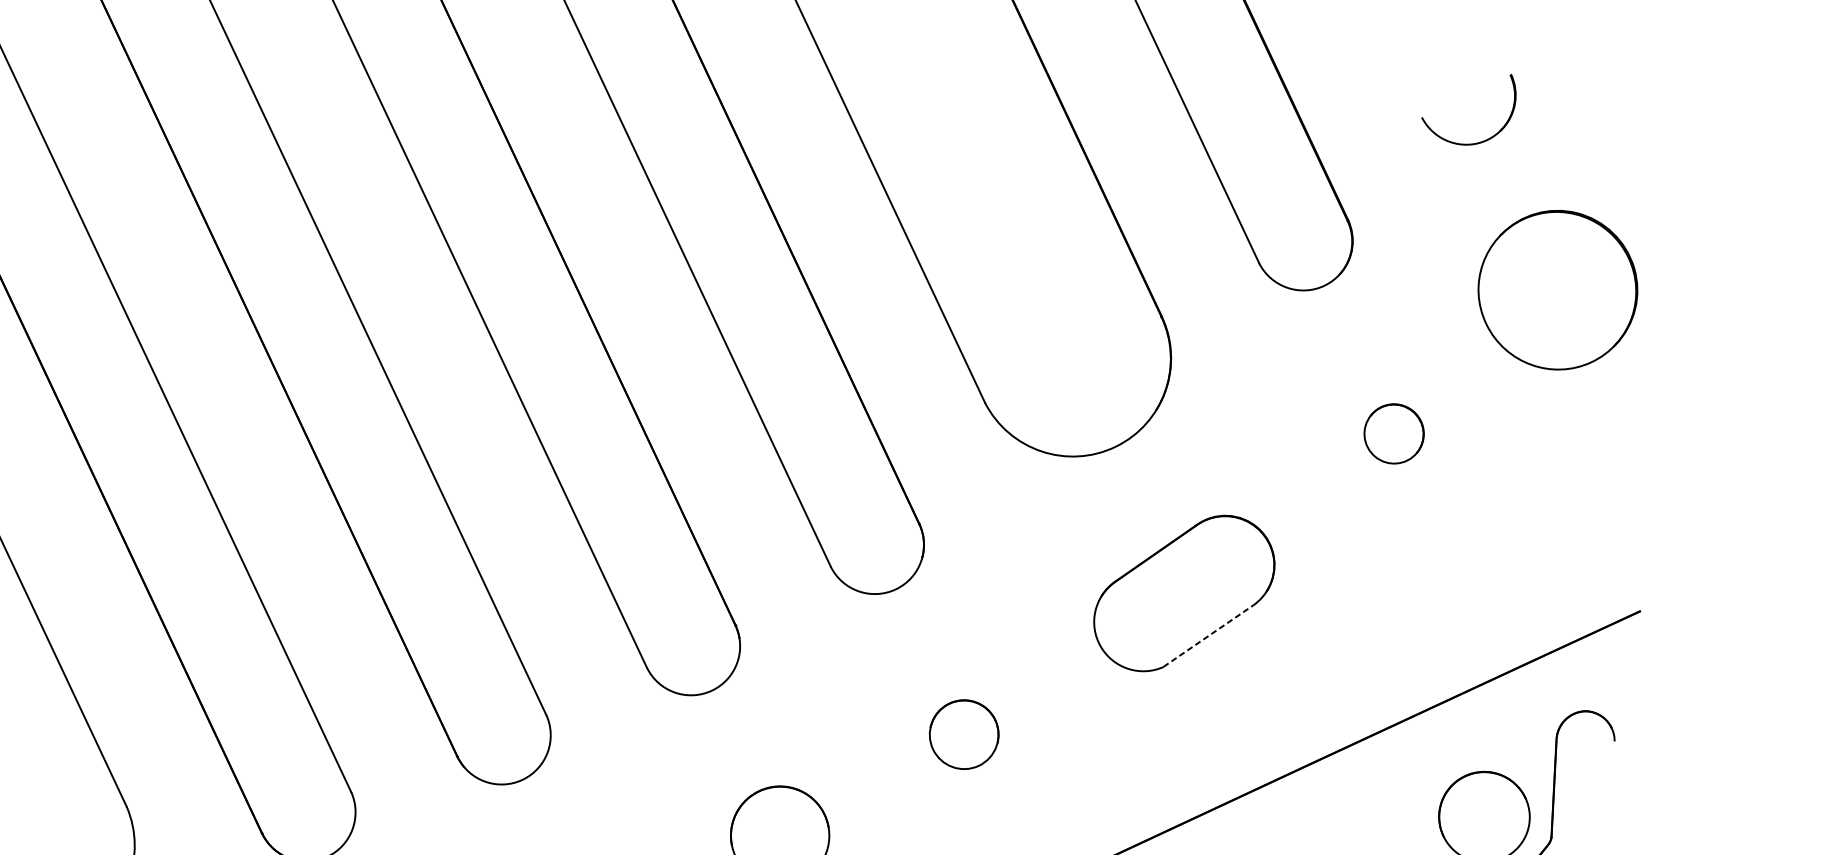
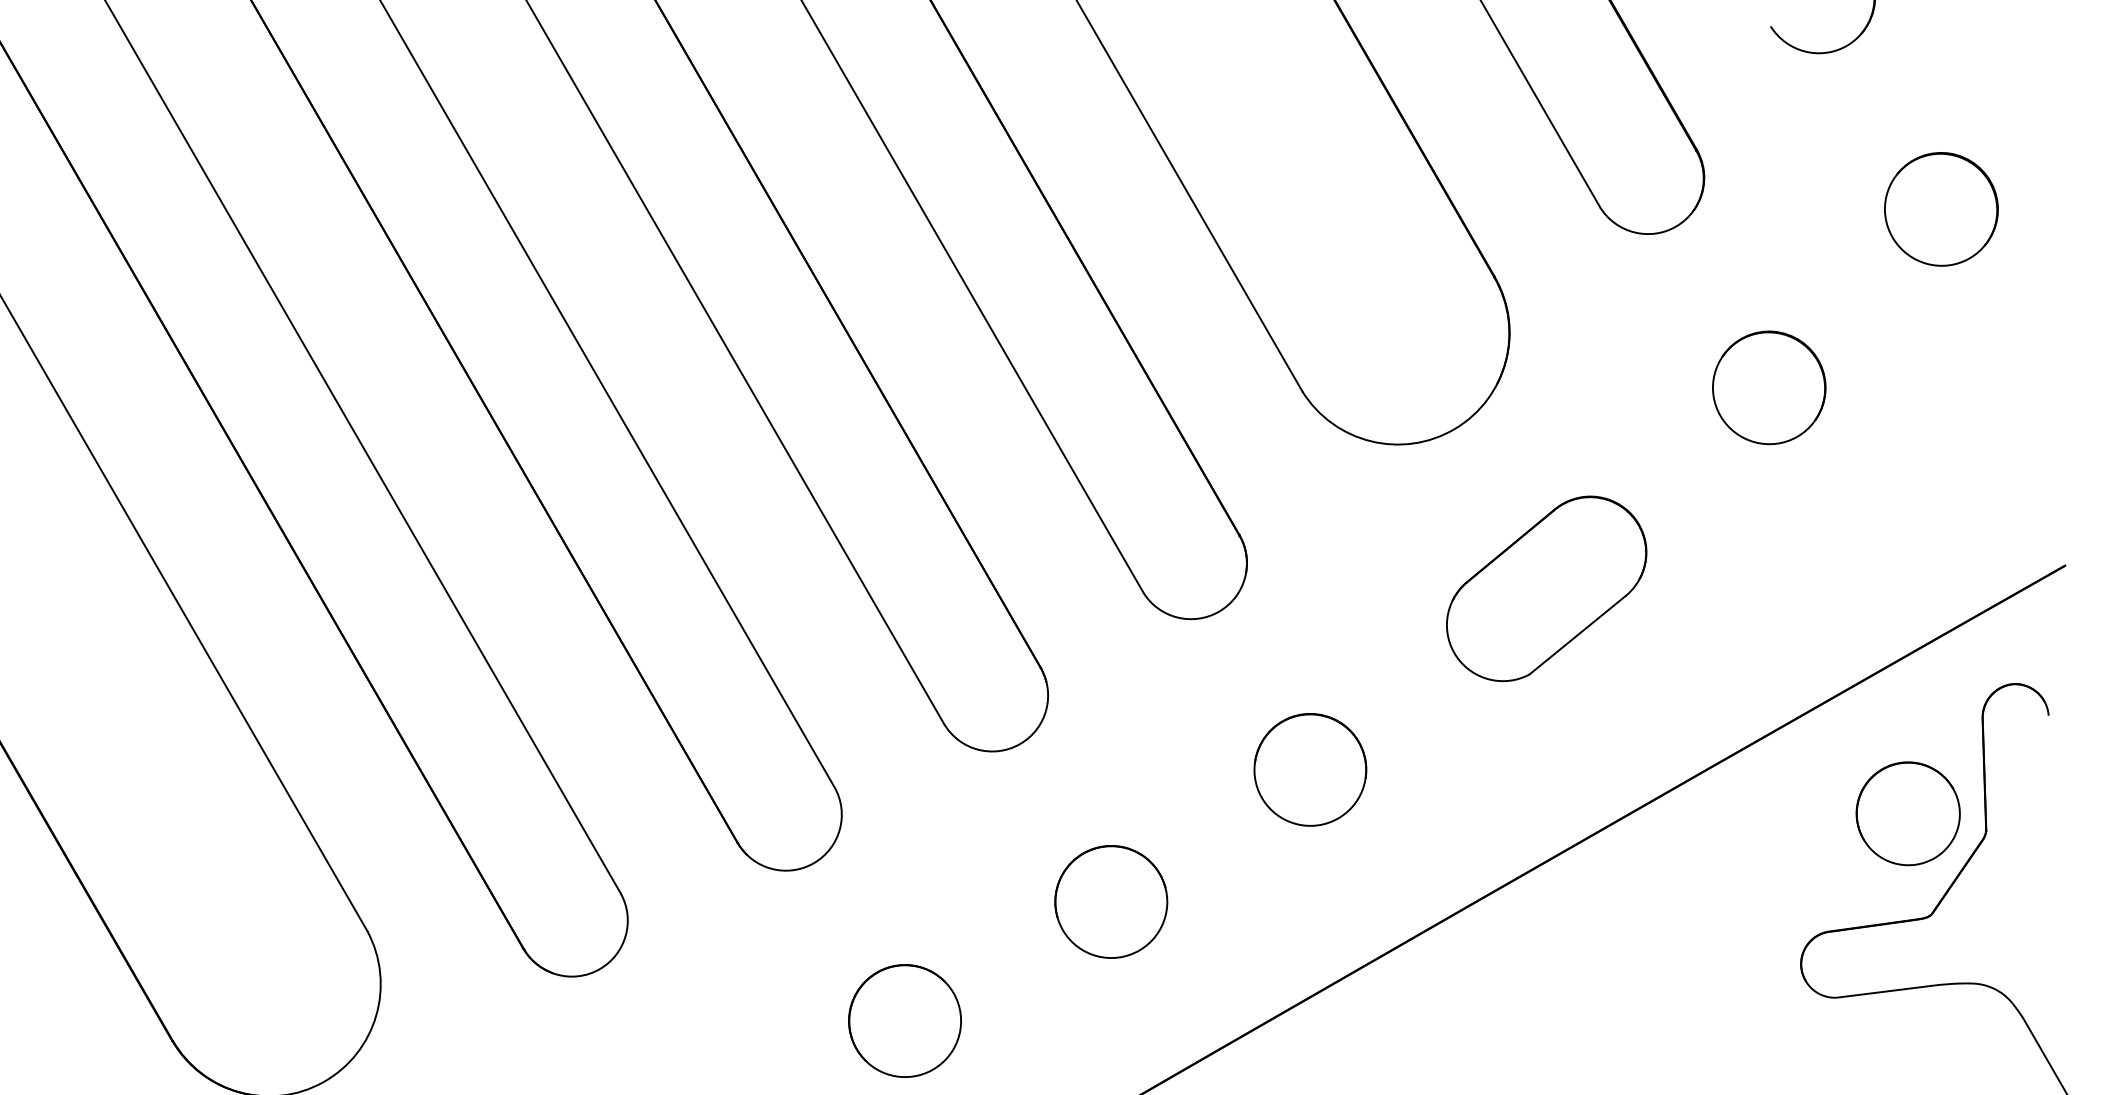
part: (1557, 290) -> (1941, 209), size x0.62
part: (1394, 433) -> (1769, 387), size x1.67
line: (1207, 636) -> (1577, 635), dashed -> solid
part: (964, 734) -> (1310, 769), size x1.43

